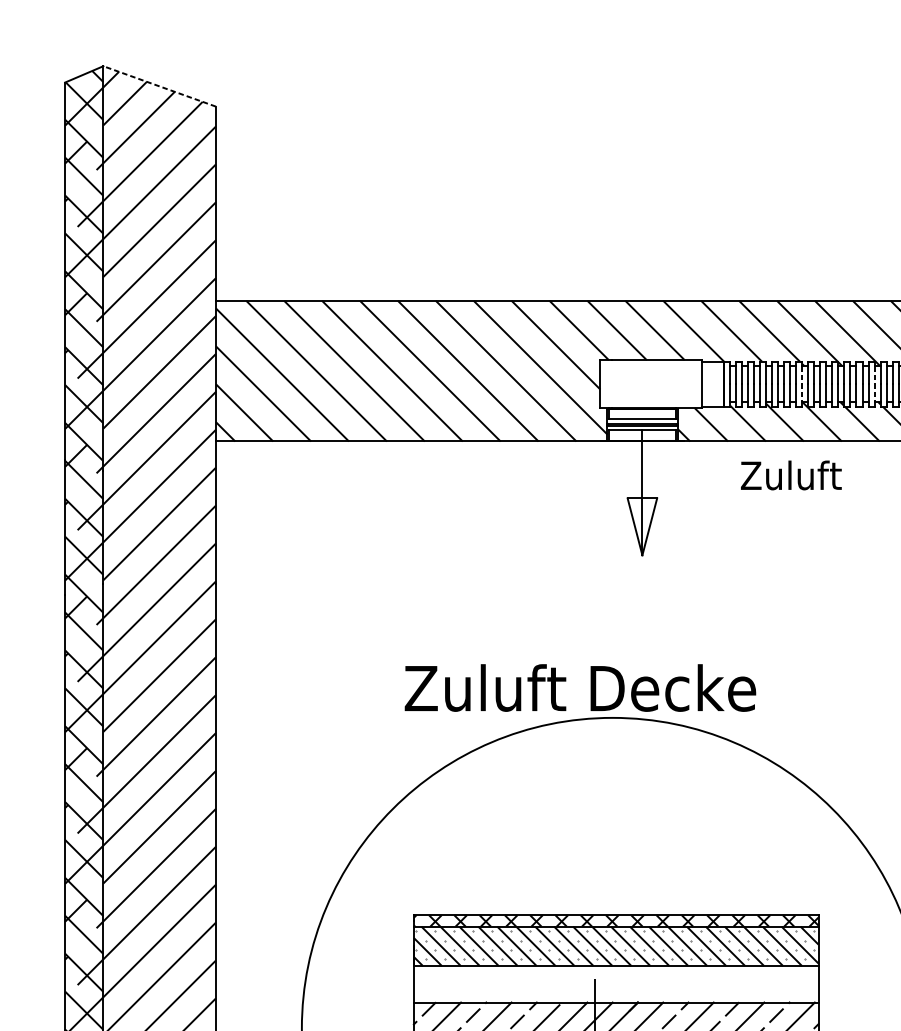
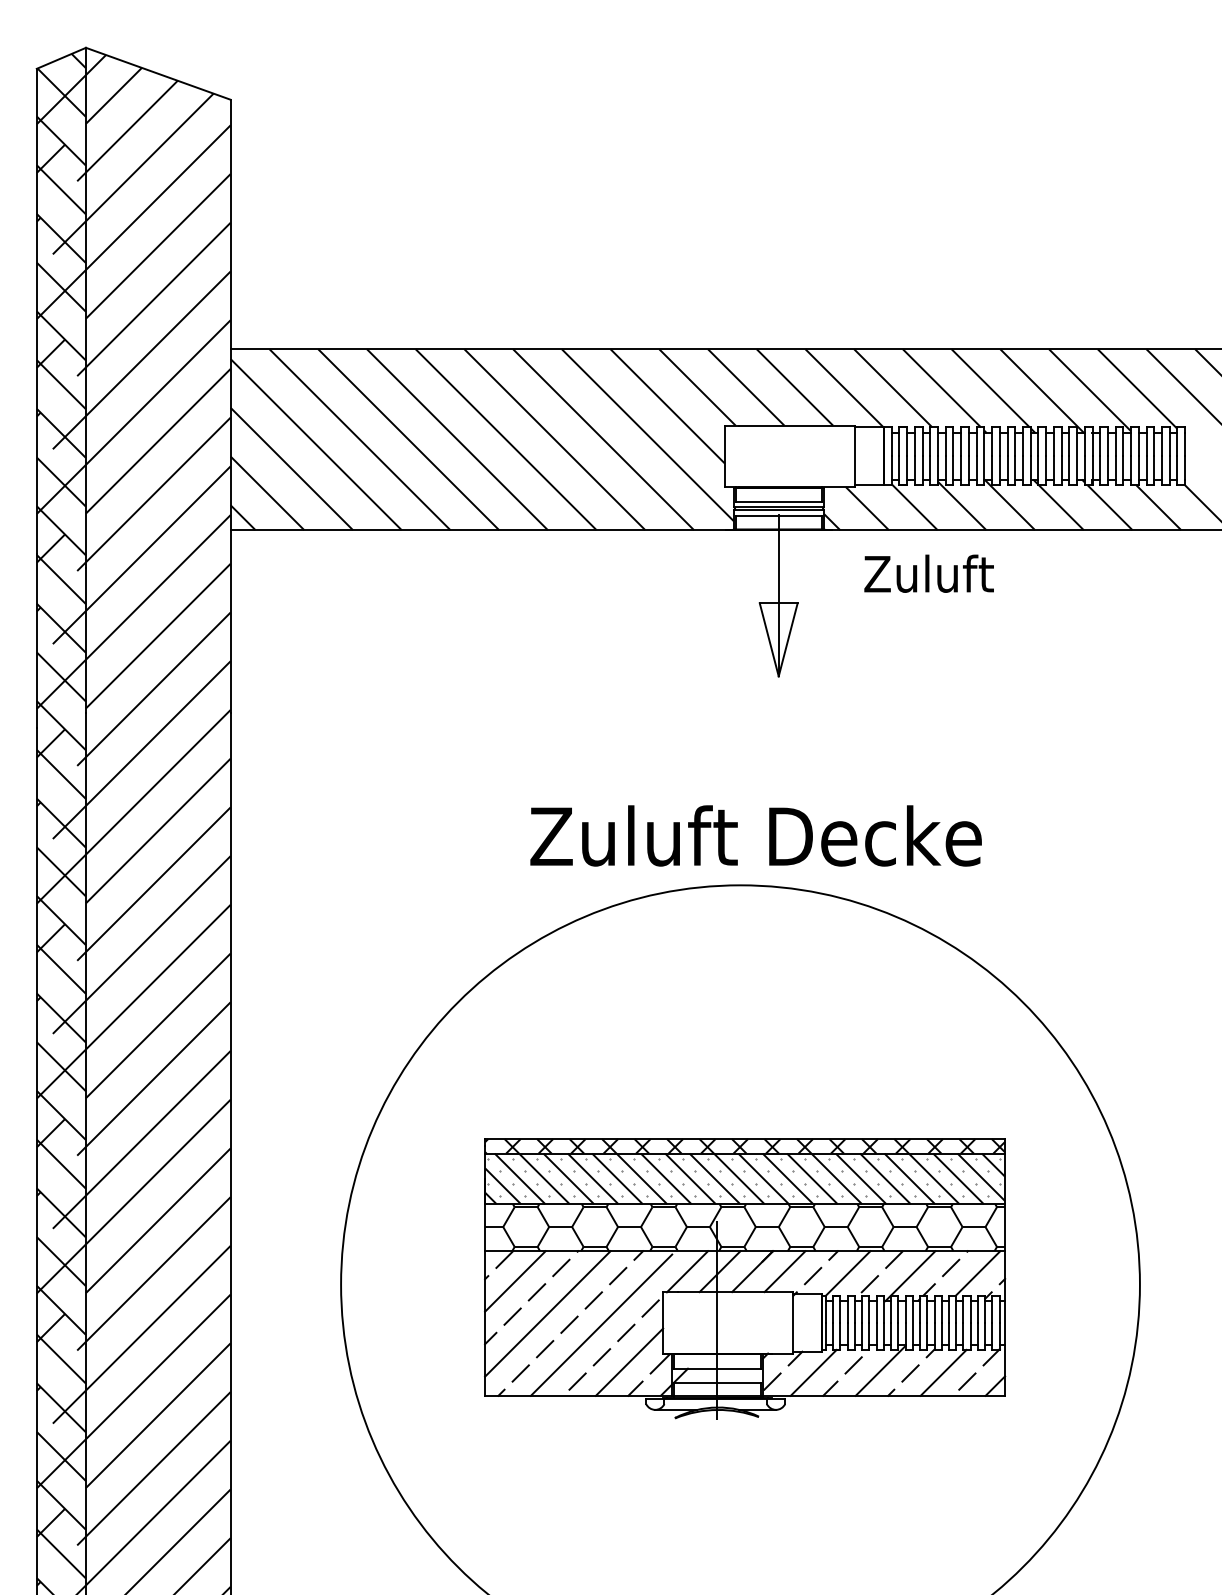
line: (159, 86) -> (158, 73), dashed -> solid
line: (802, 384) -> (984, 456), dashed -> solid
line: (874, 384) -> (1077, 456), dashed -> solid
text: (790, 475) -> (928, 573), moved
text: (579, 687) -> (755, 835), moved
hatch: (616, 984) -> (745, 1227), added

